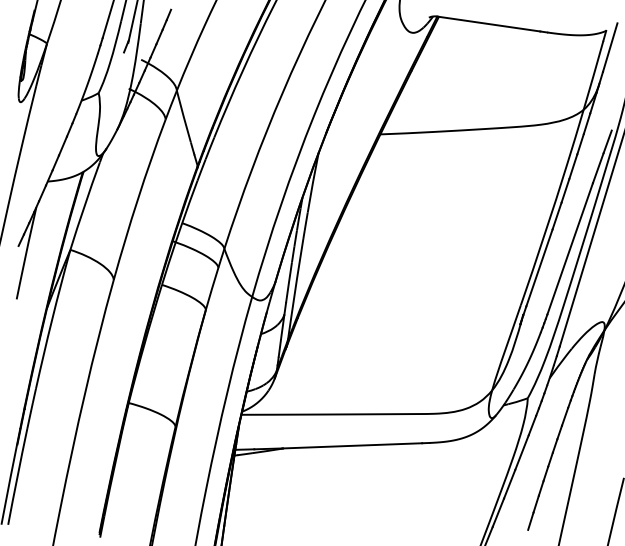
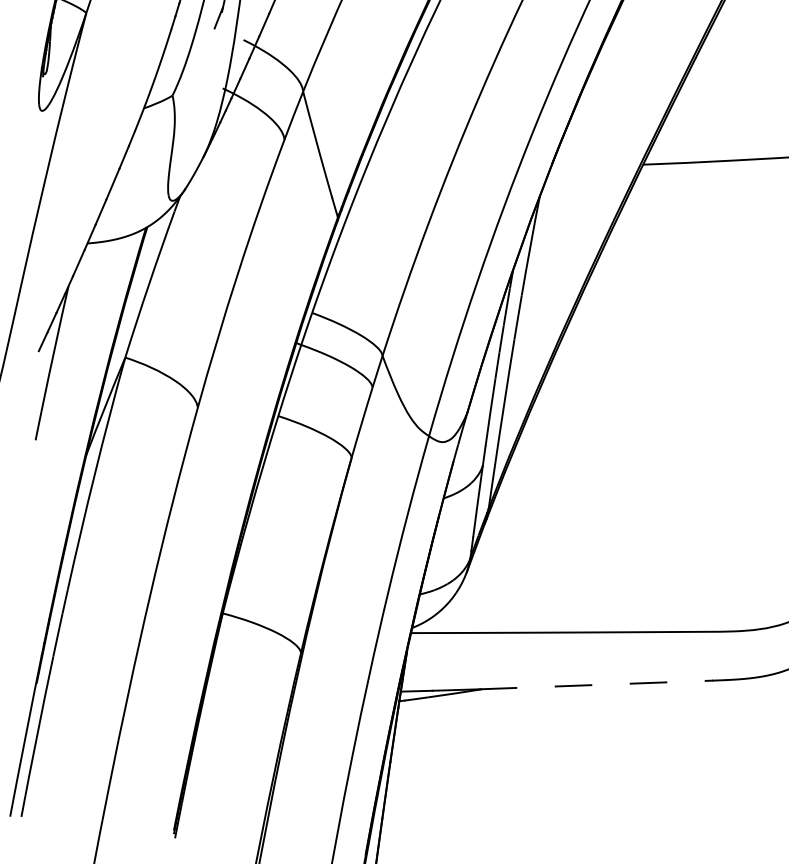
line: (352, 445) -> (596, 684), solid -> dashed

